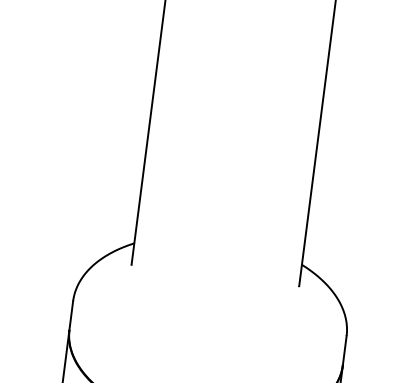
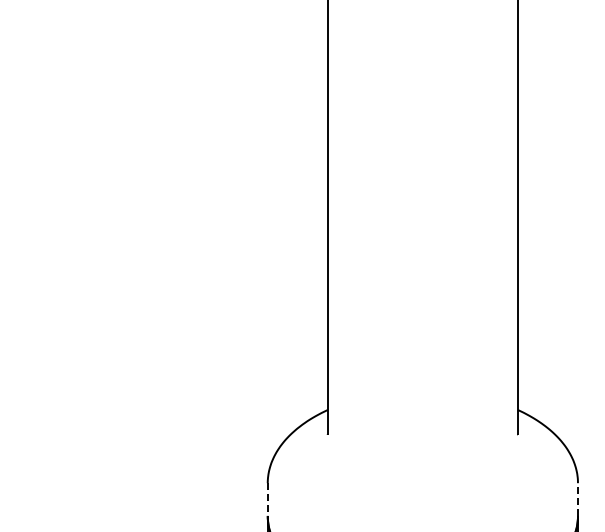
line: (70, 316) -> (267, 500), solid -> dashed
line: (344, 350) -> (577, 499), solid -> dashed

